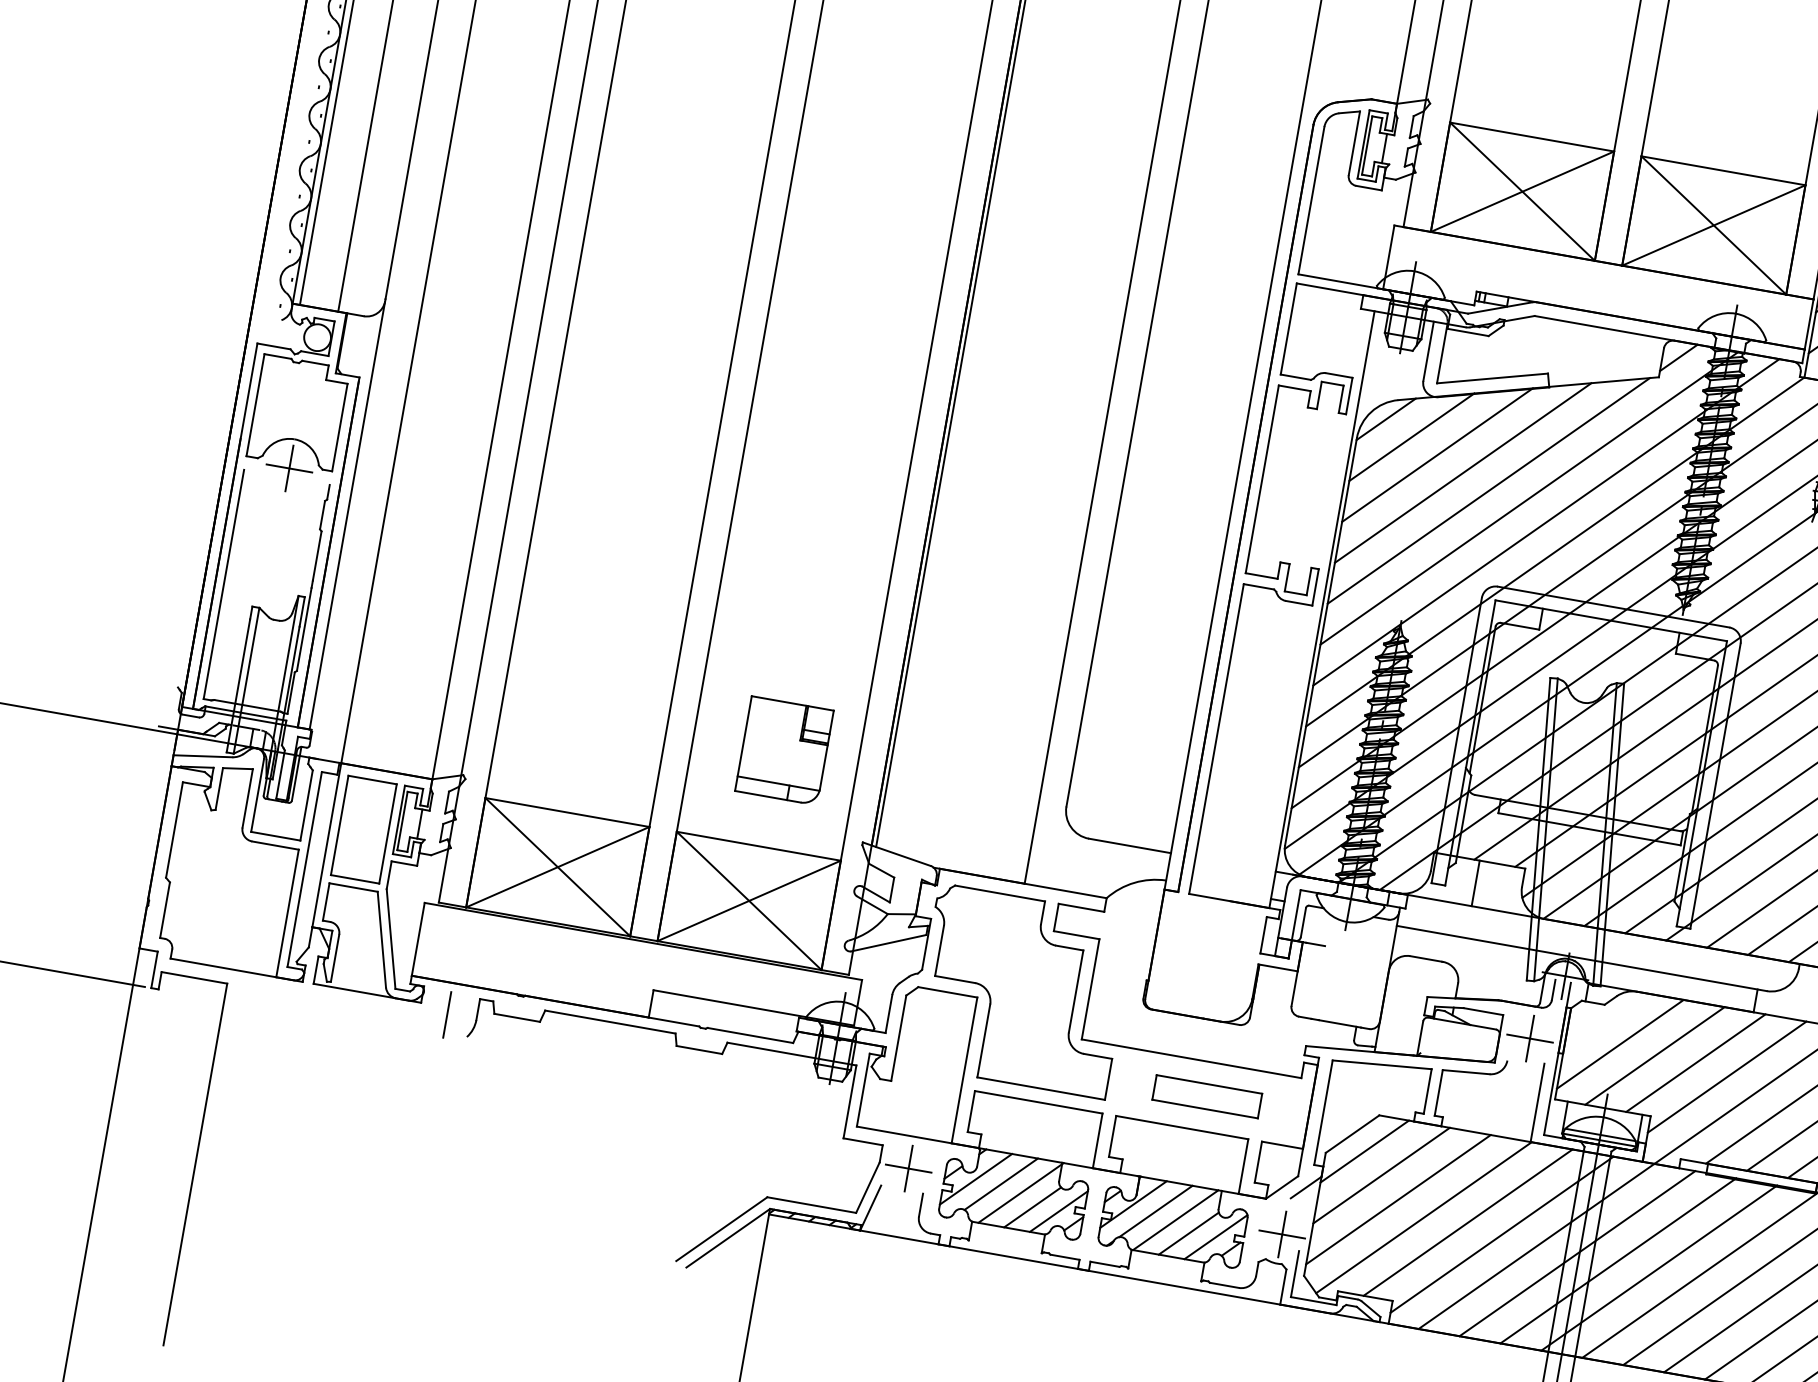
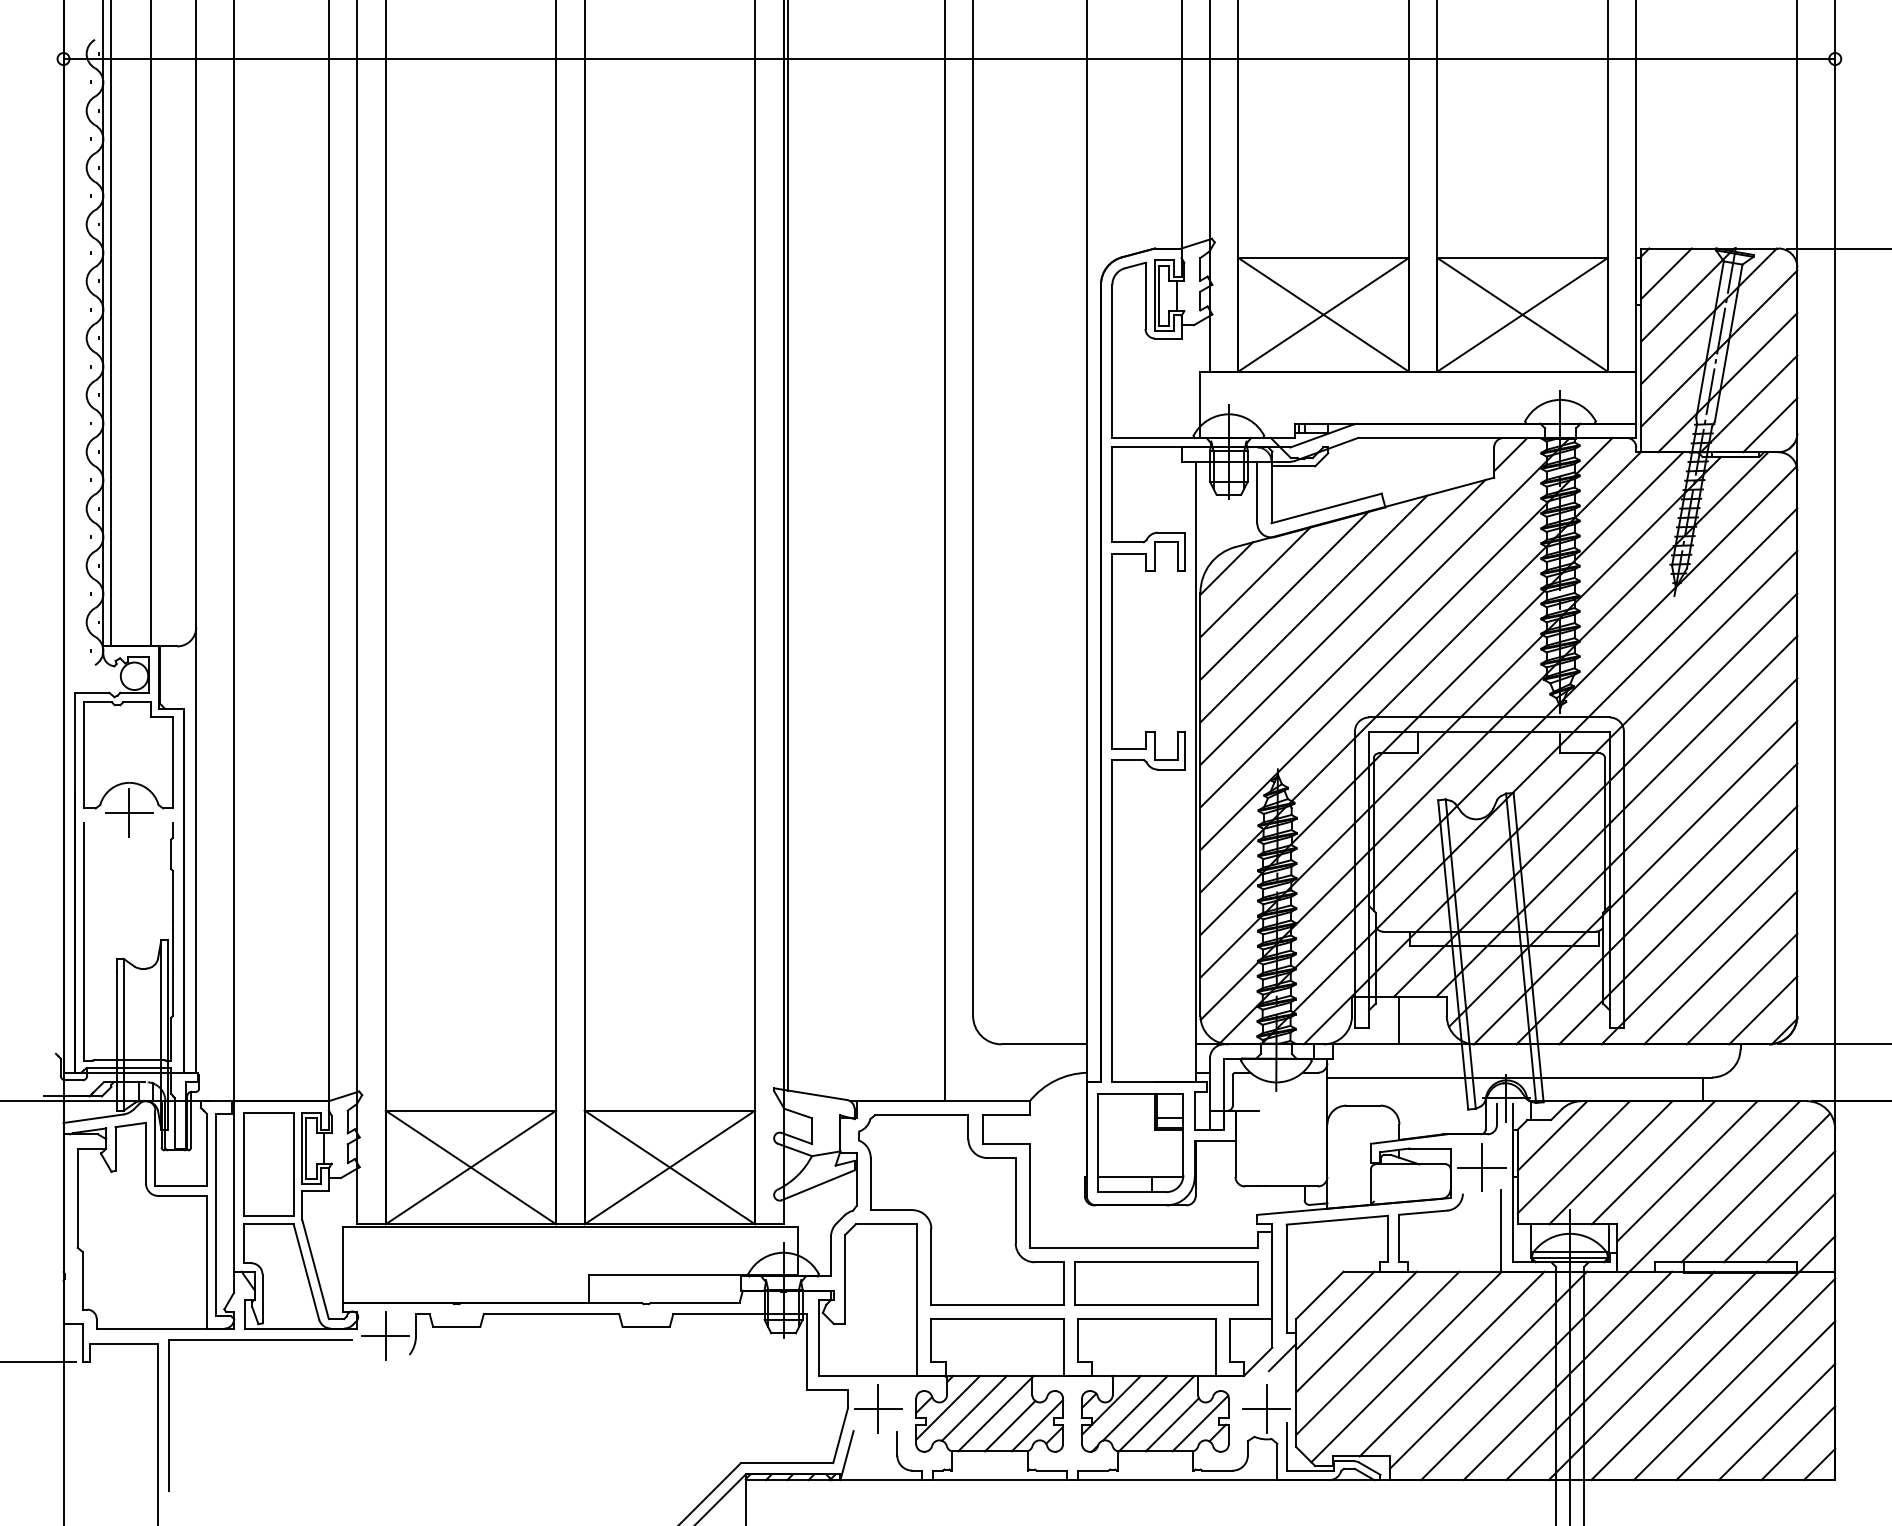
part: (784, 750) -> (1140, 1142), moved
part: (326, 997) -> (260, 1340), added
line: (446, 1015) -> (385, 1336), added
line: (1603, 1019) -> (1552, 1135), added
part: (1207, 1096) -> (1166, 1283), size x1.67

